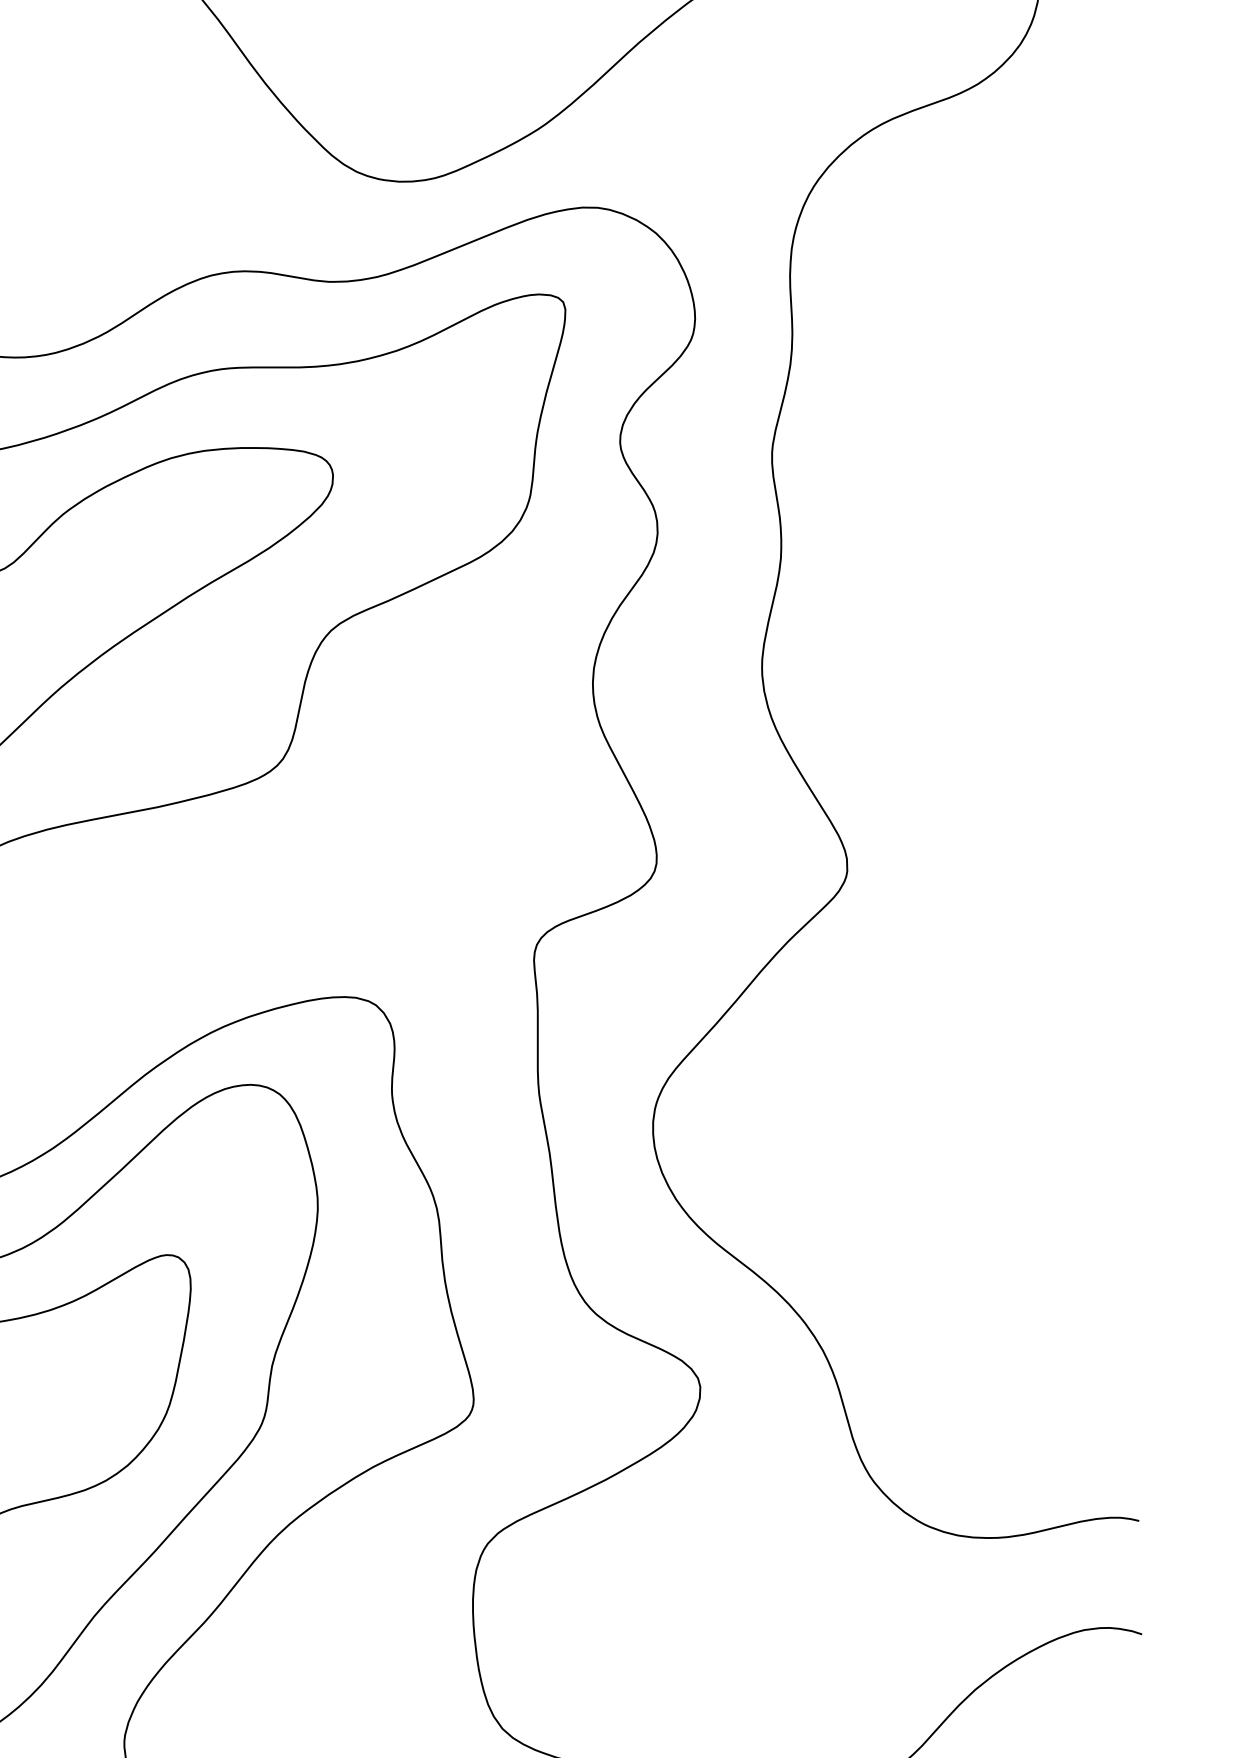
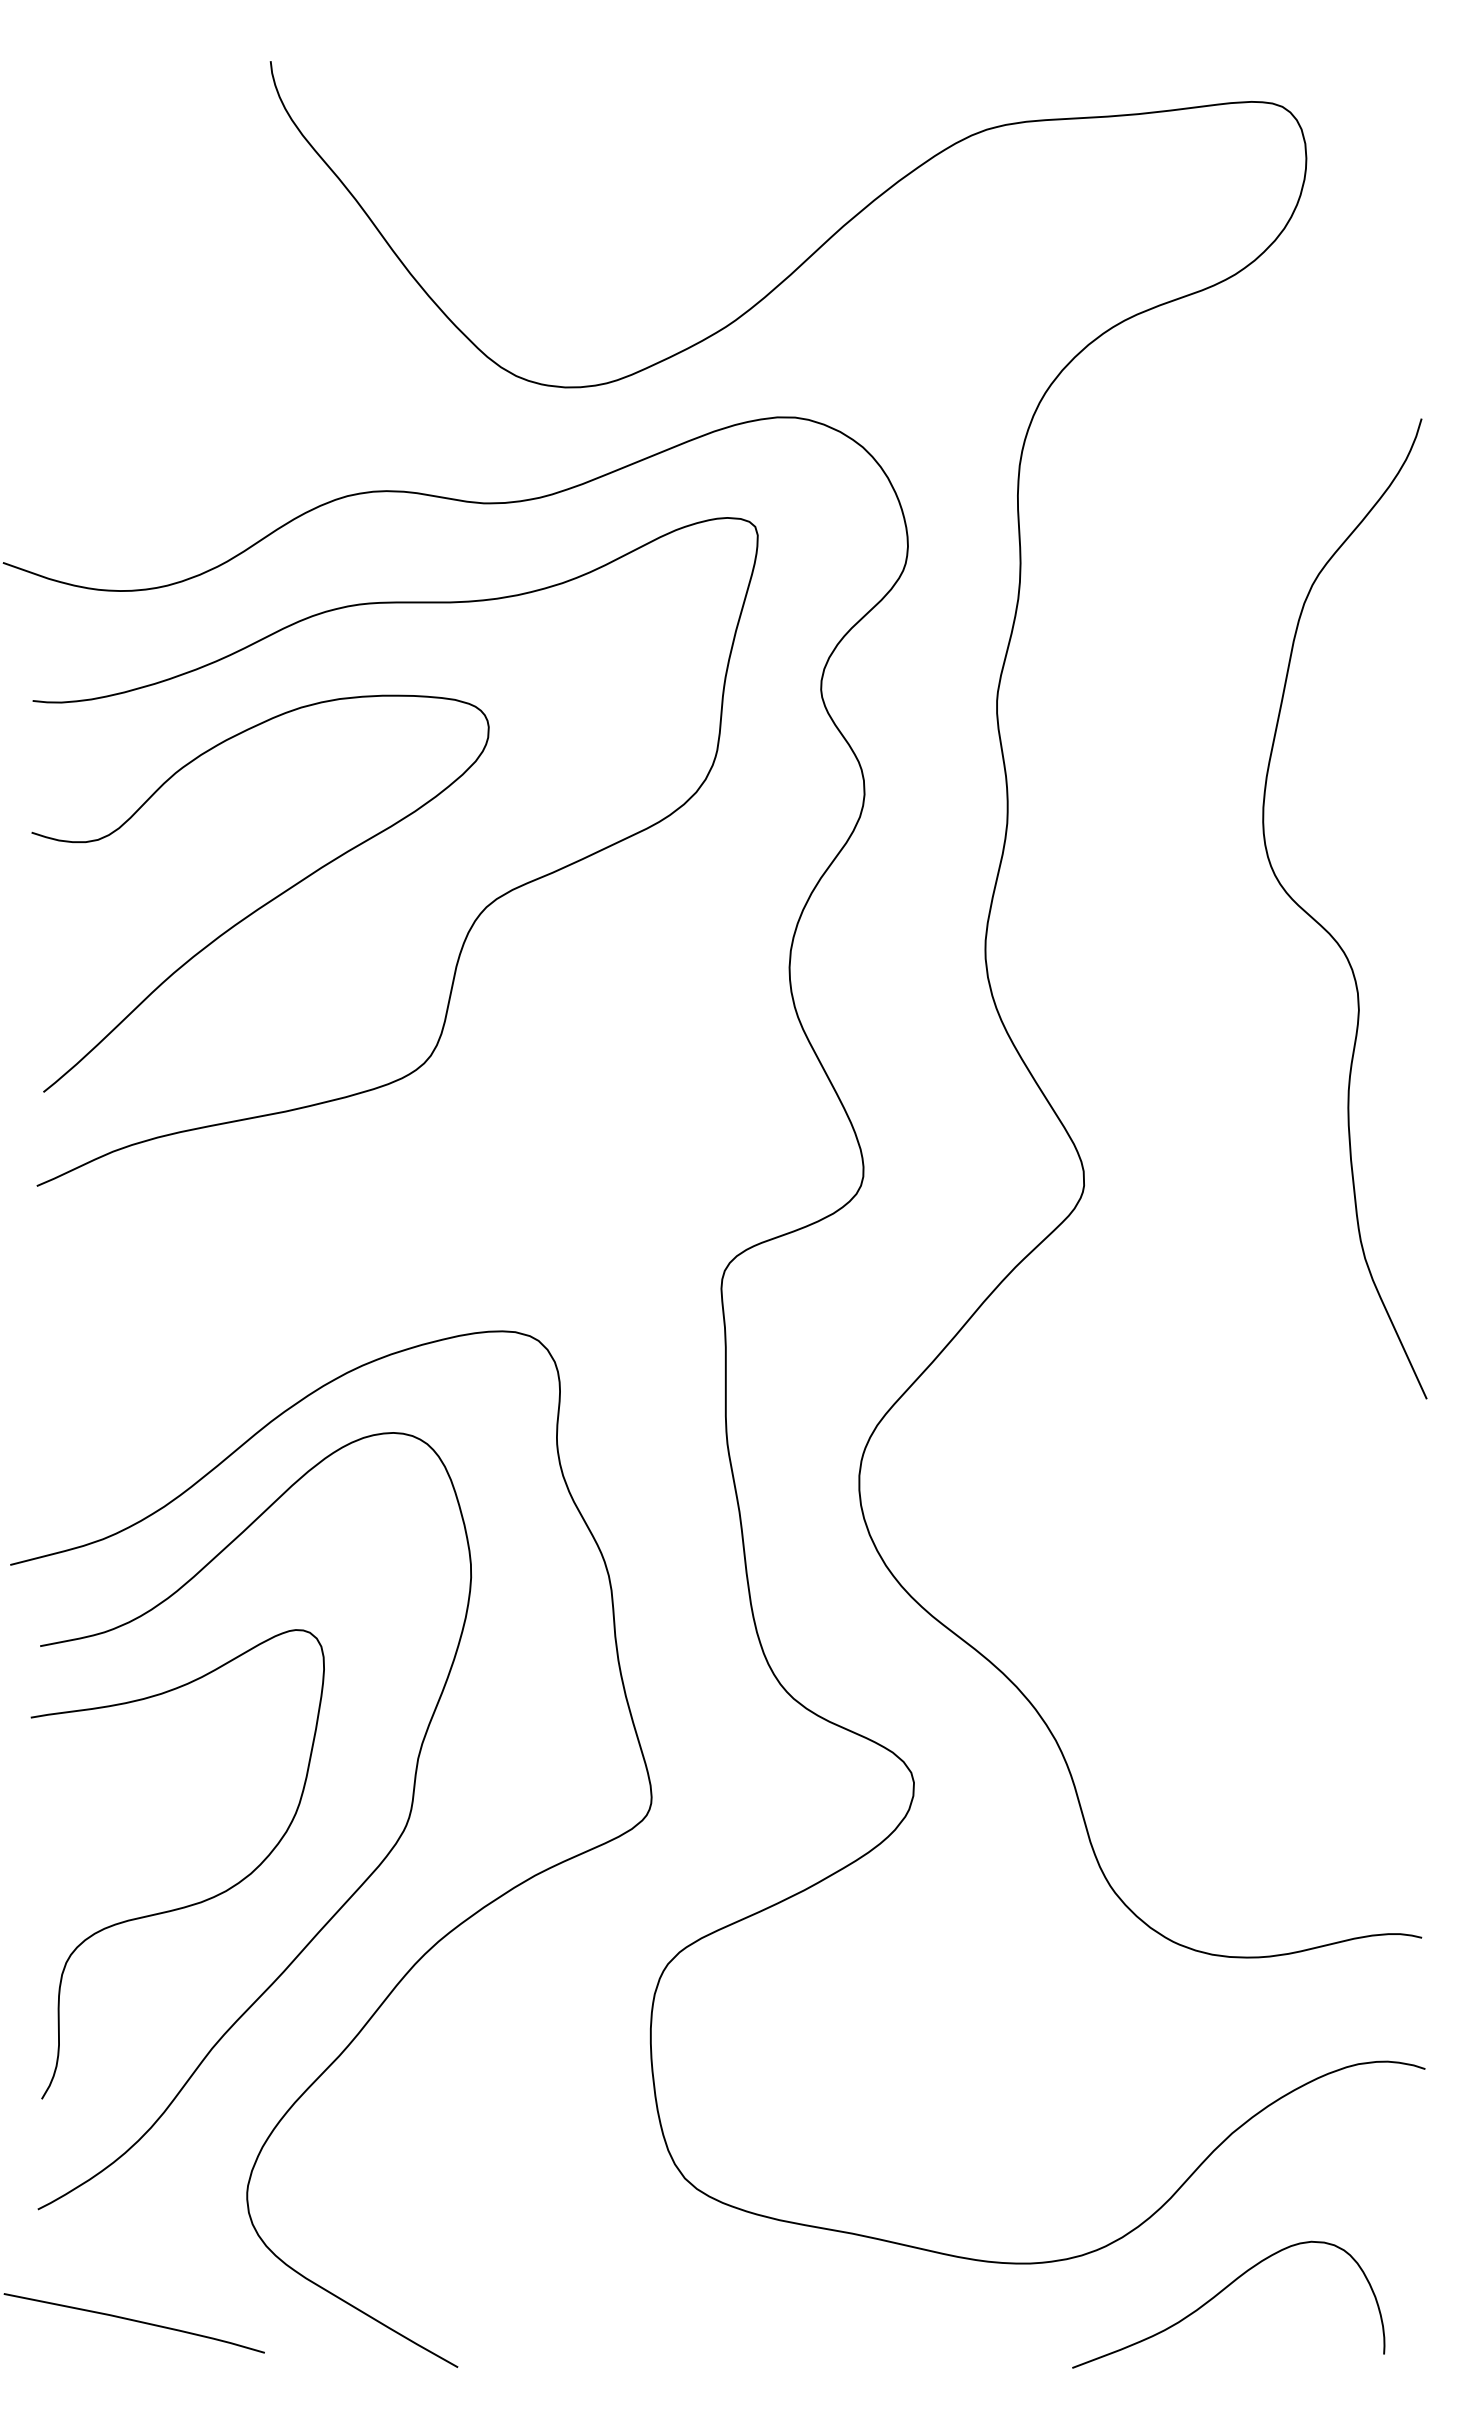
curve: (1054, 648) -> (1324, 927), added

